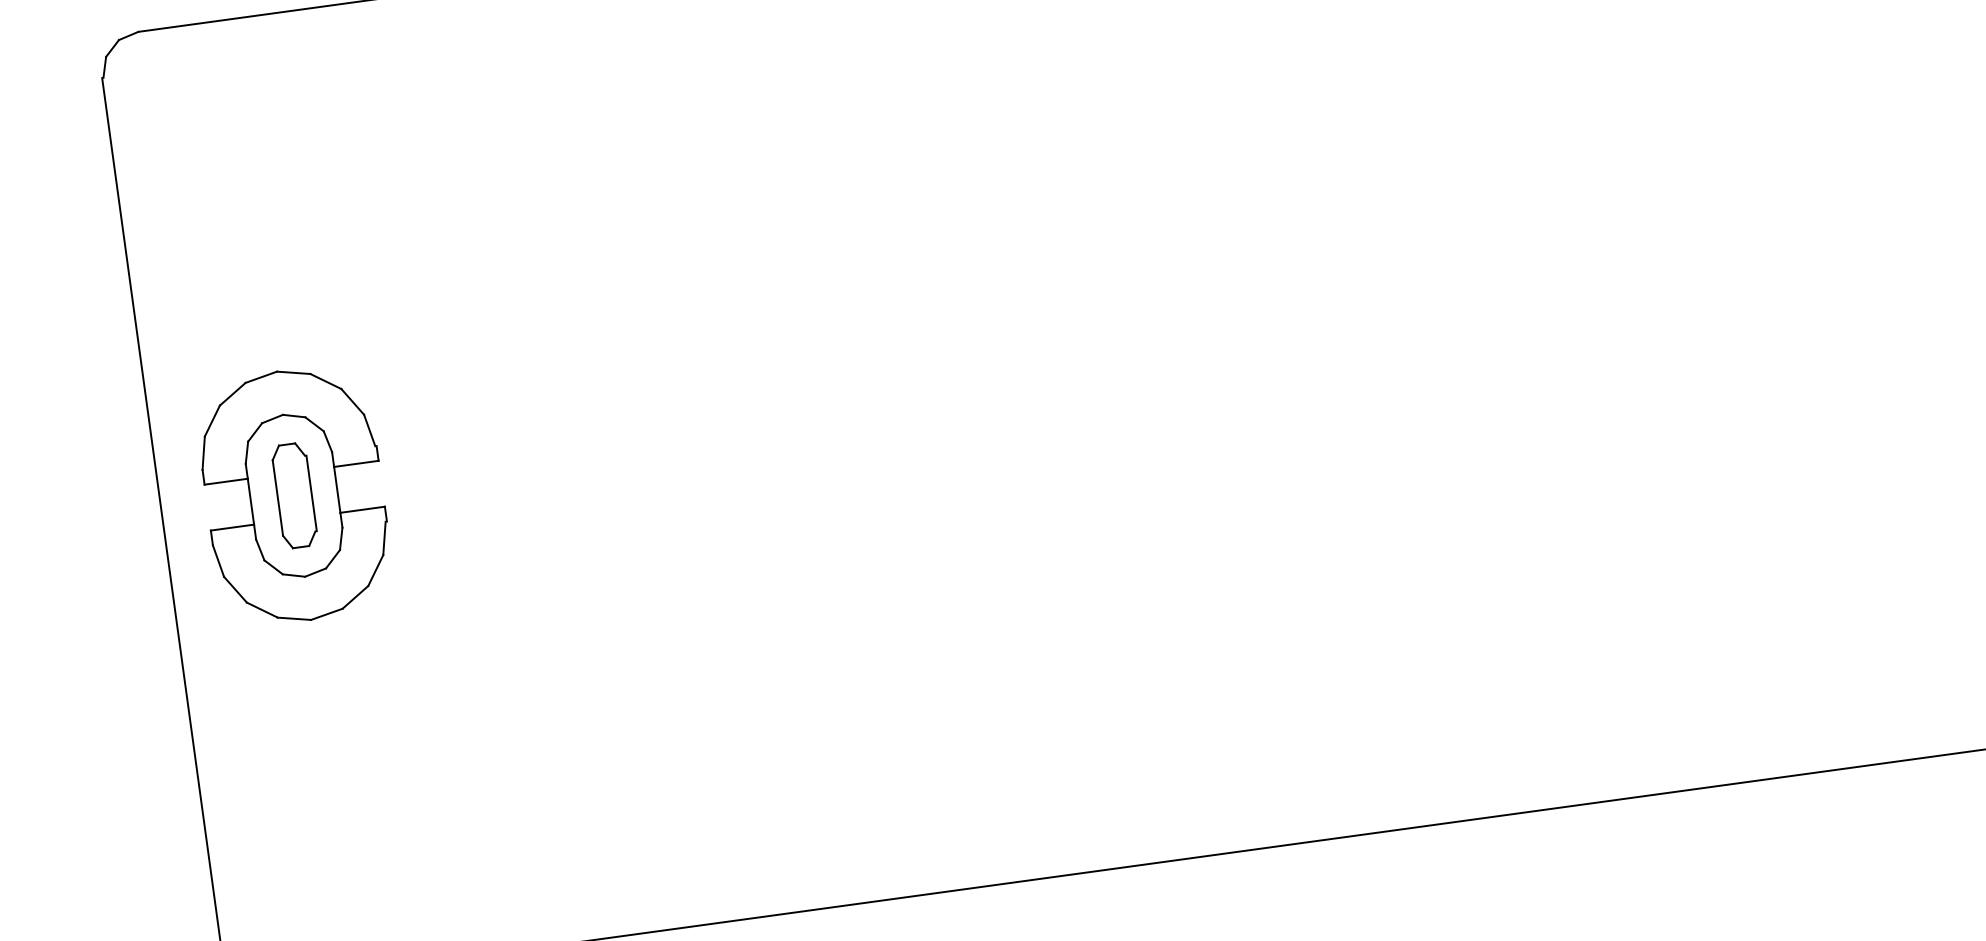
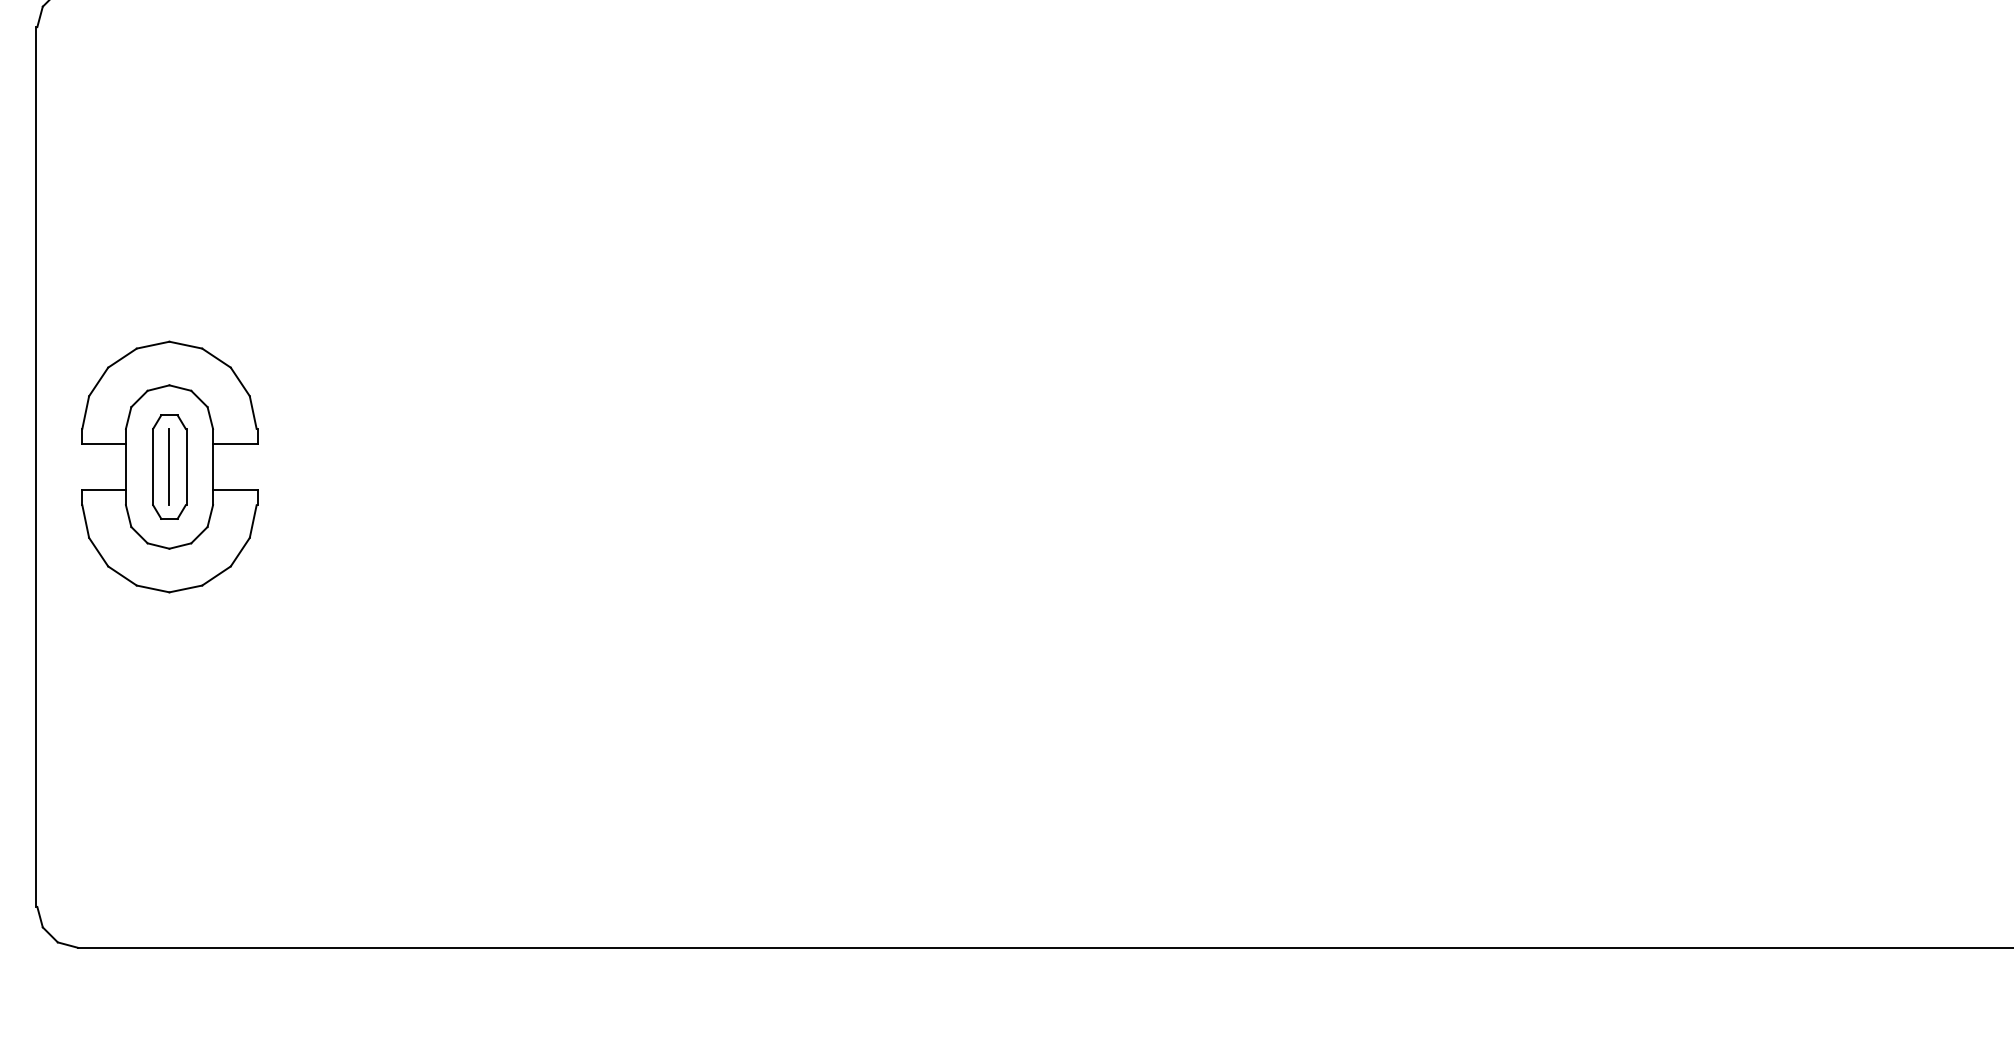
line: (294, 495) -> (169, 466), added

